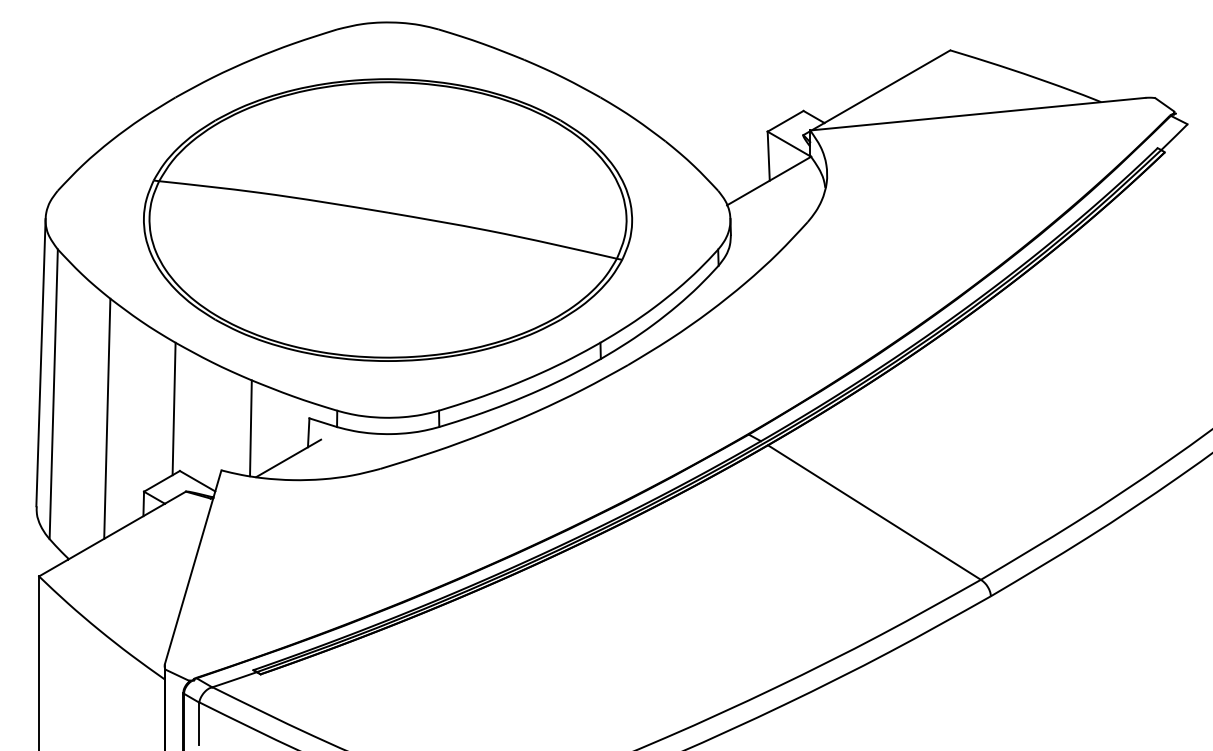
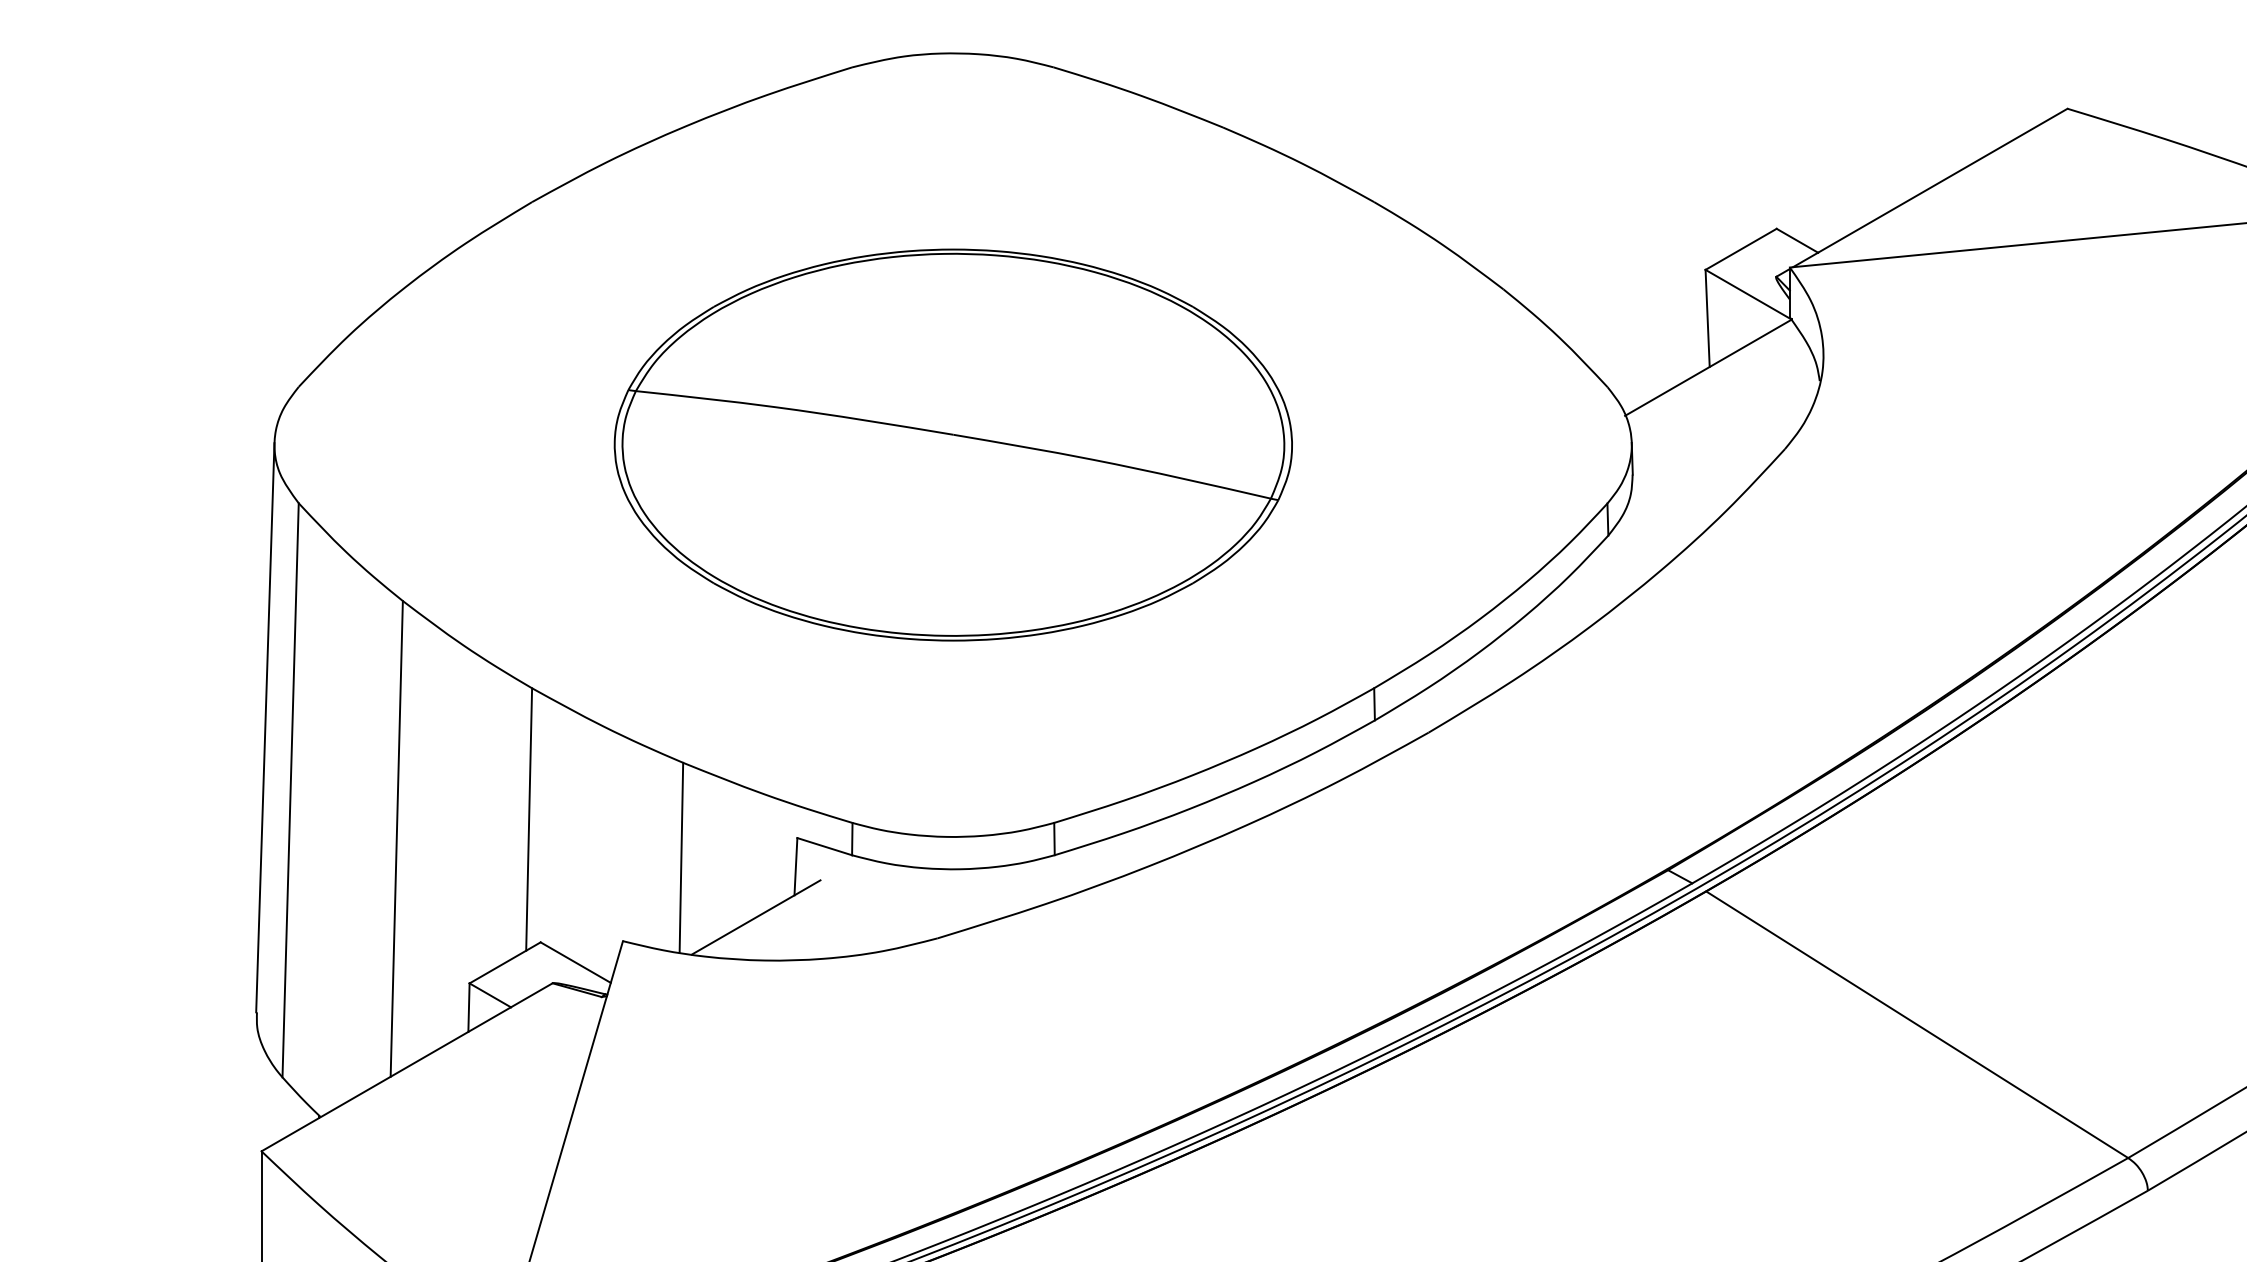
part: (388, 219) -> (954, 443), size x0.7

